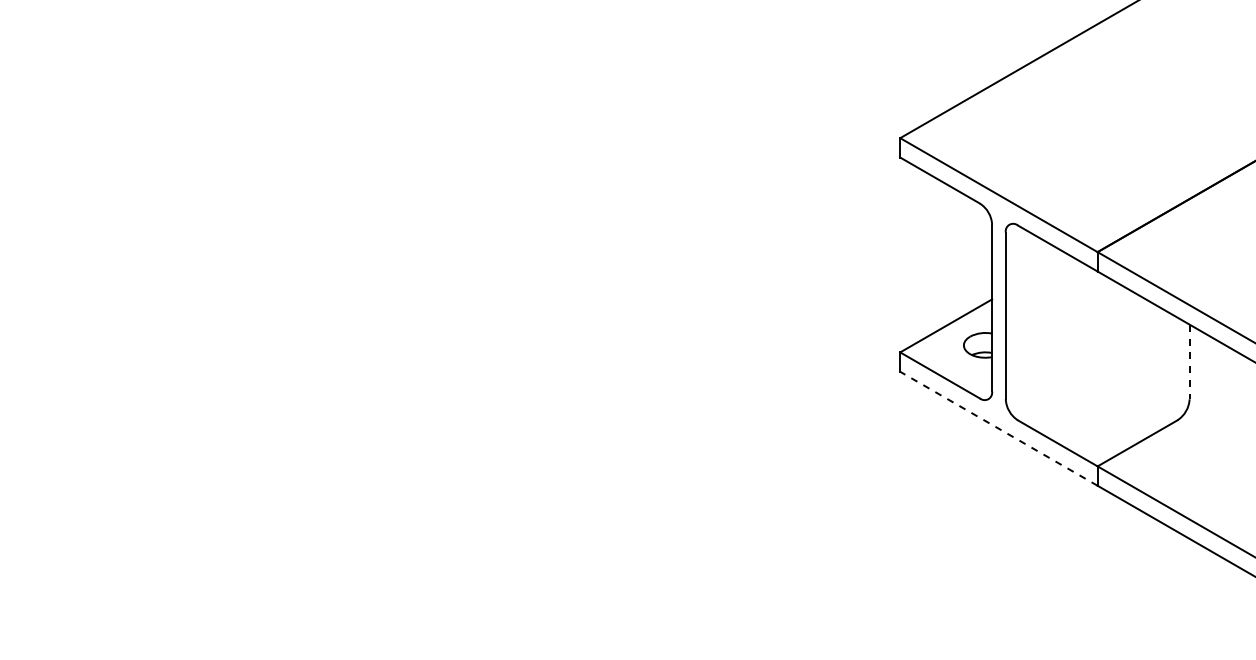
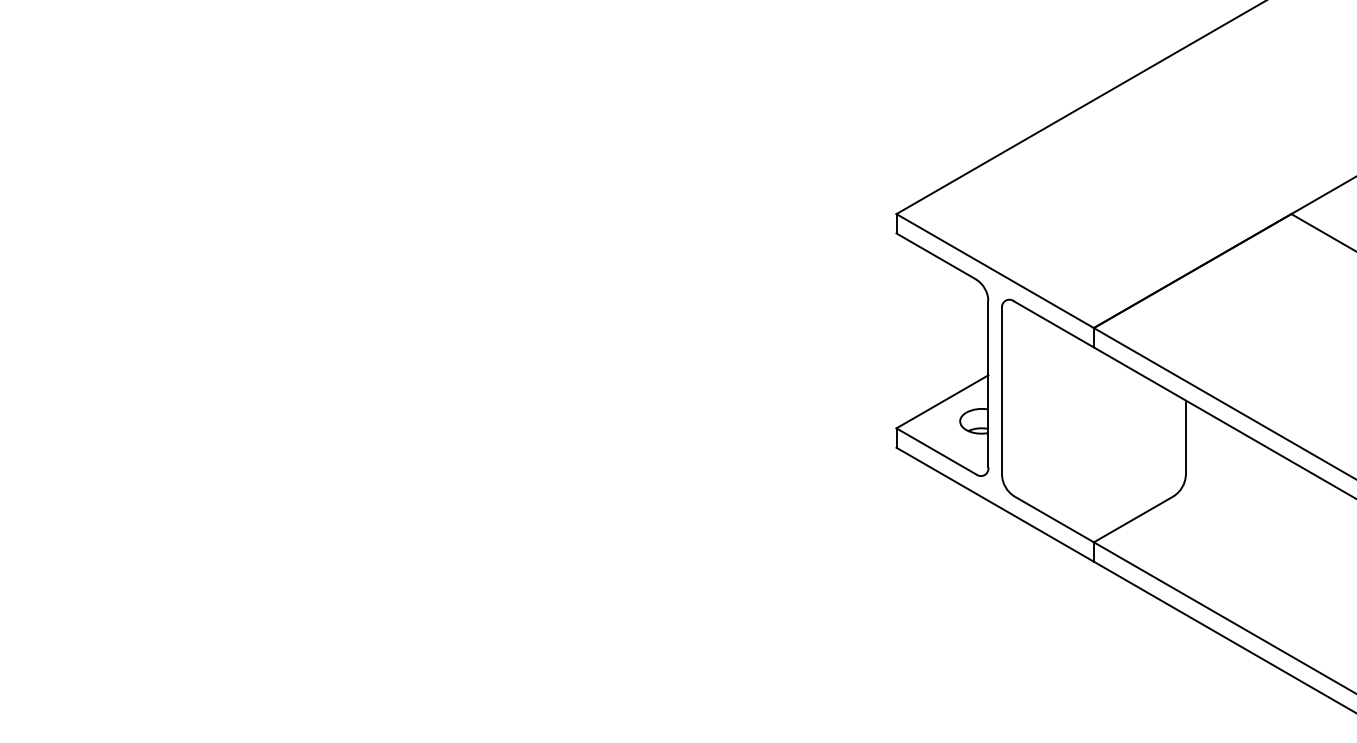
line: (1189, 362) -> (1185, 438), dashed -> solid
line: (999, 428) -> (995, 504), dashed -> solid

